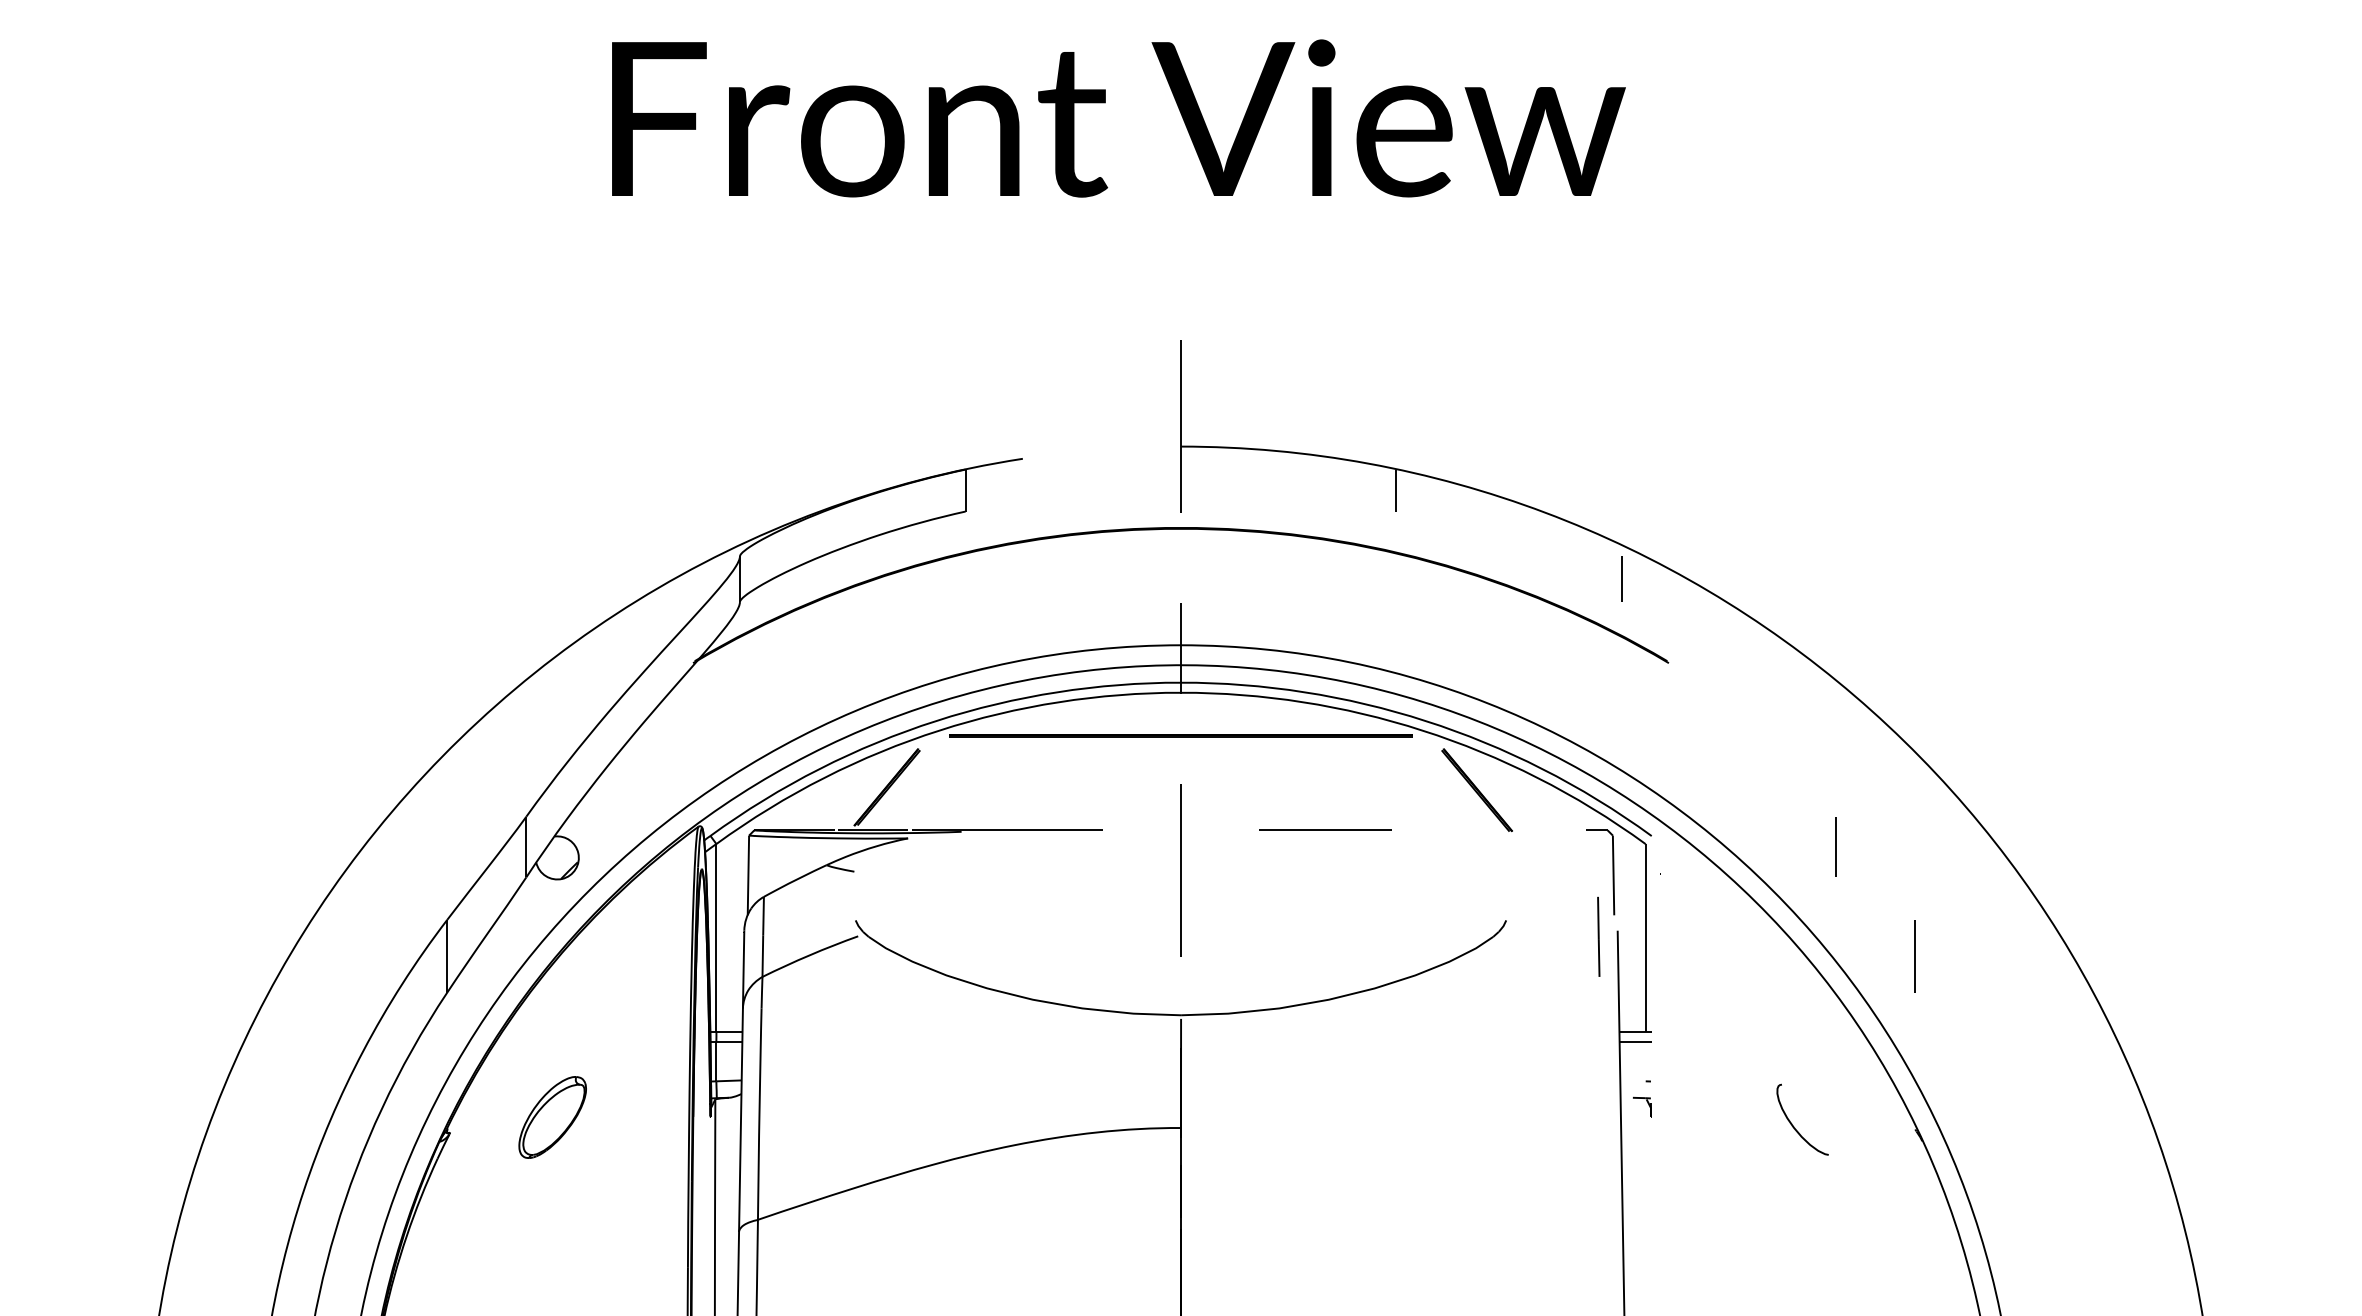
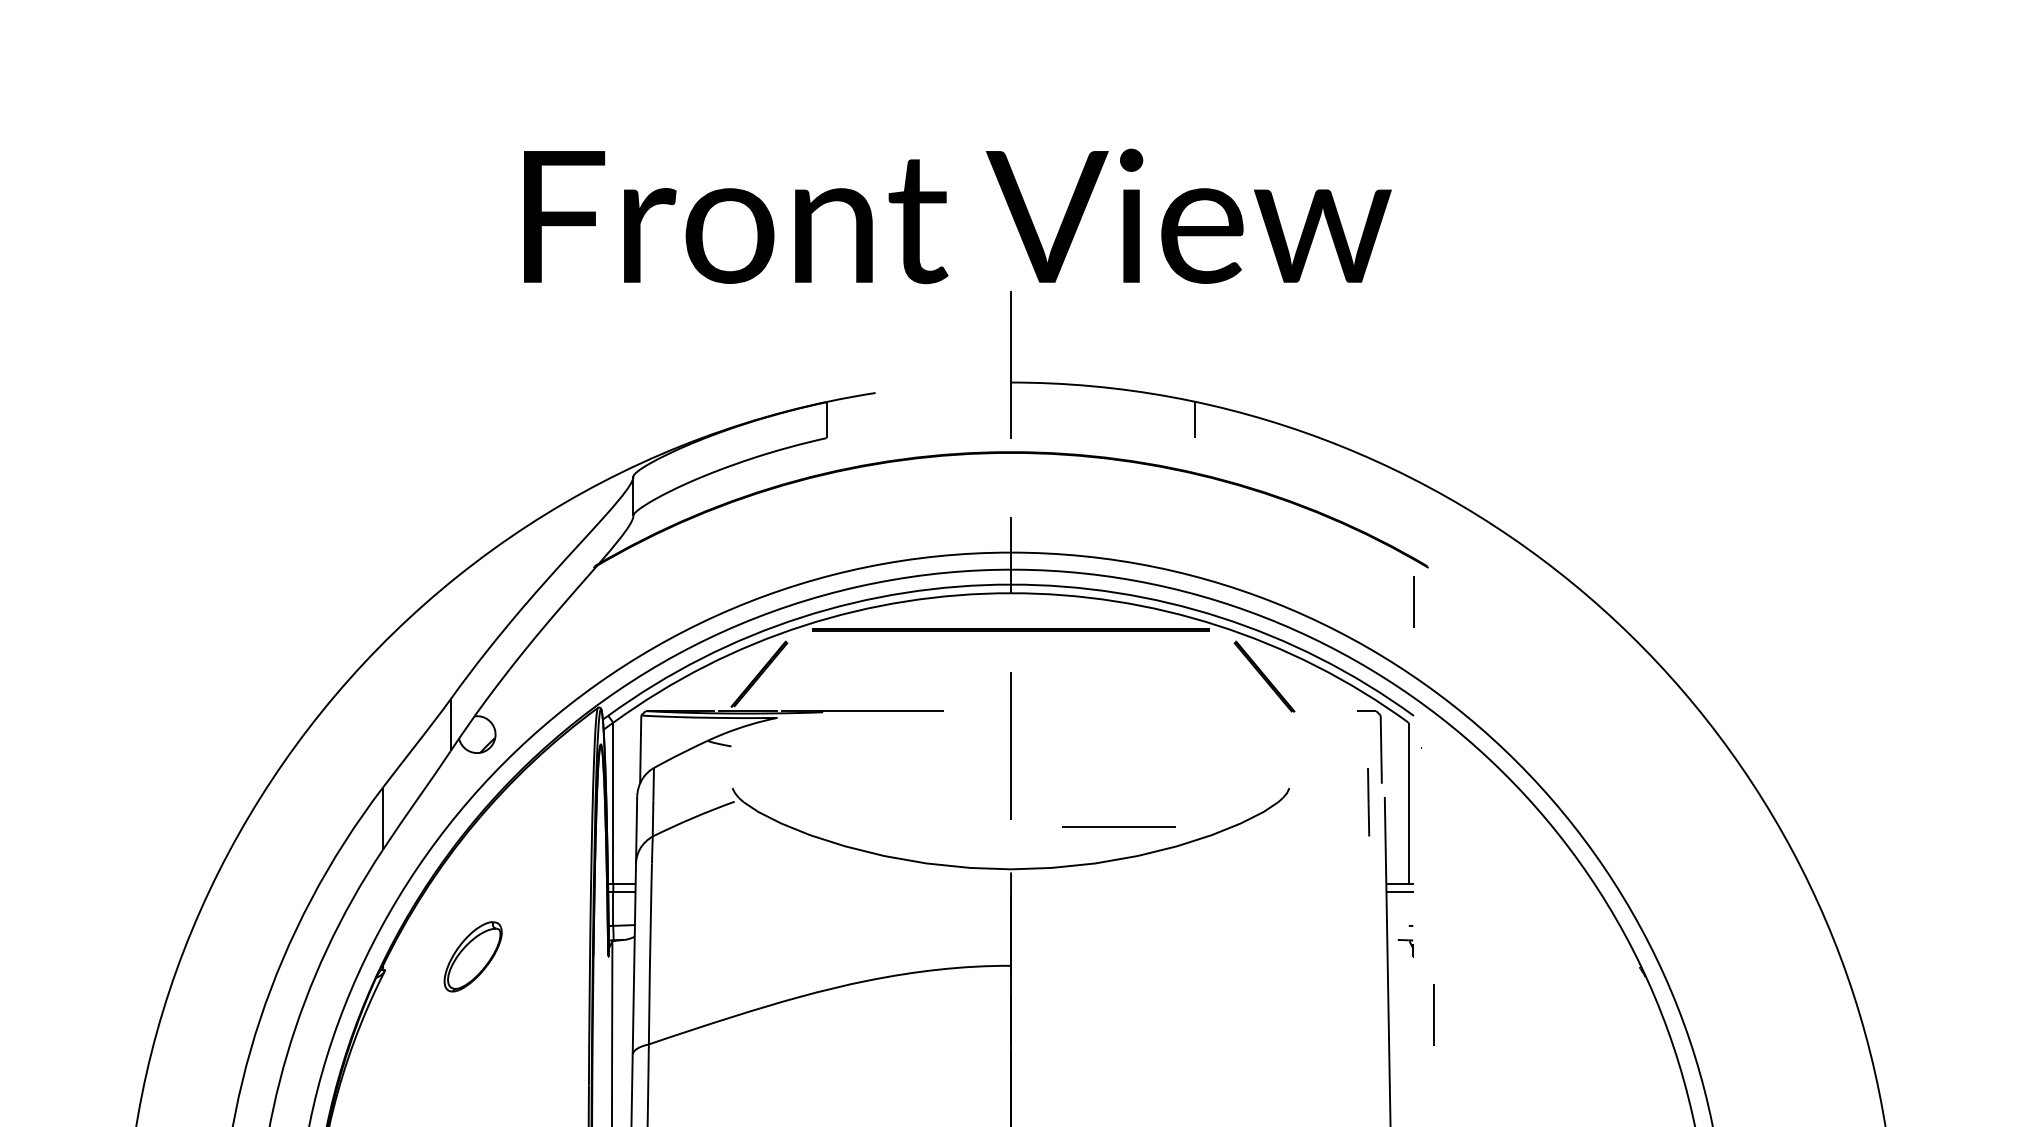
text: (1118, 118) -> (957, 216), moved
line: (1621, 578) -> (1388, 495), removed
line: (1325, 829) -> (1119, 825), moved
line: (1835, 846) -> (1413, 601), moved
line: (1914, 956) -> (1433, 1015), moved
part: (1794, 1126) -> (1536, 964), removed

